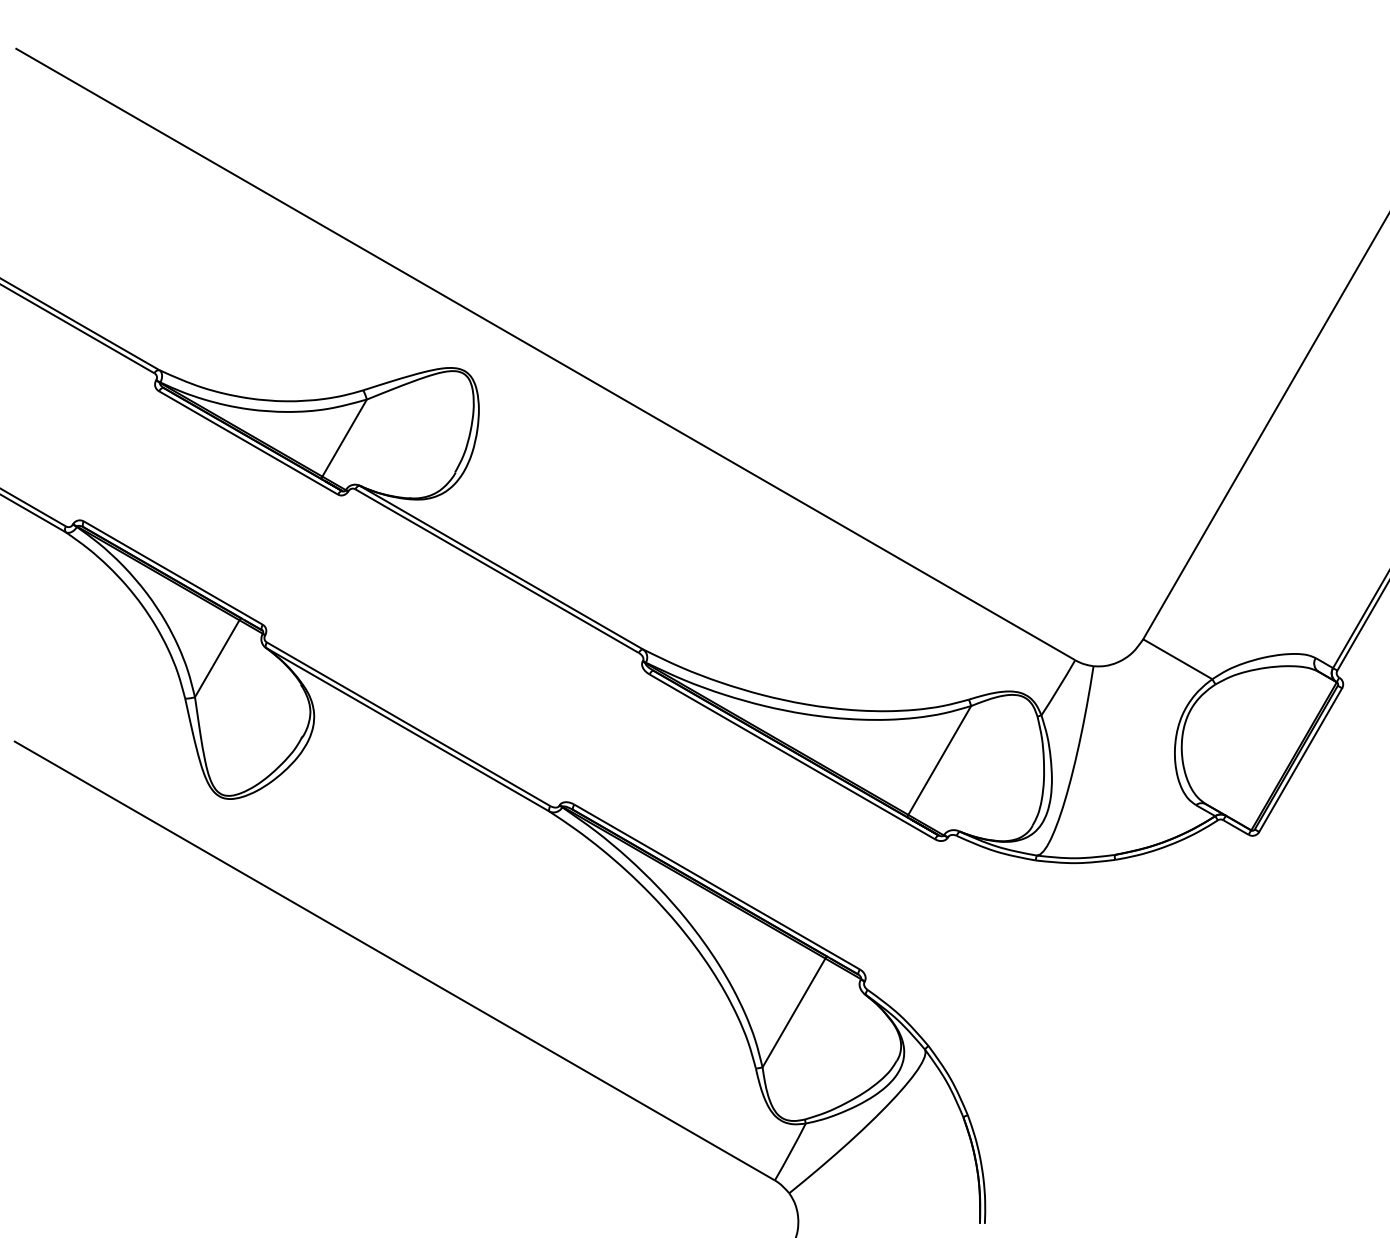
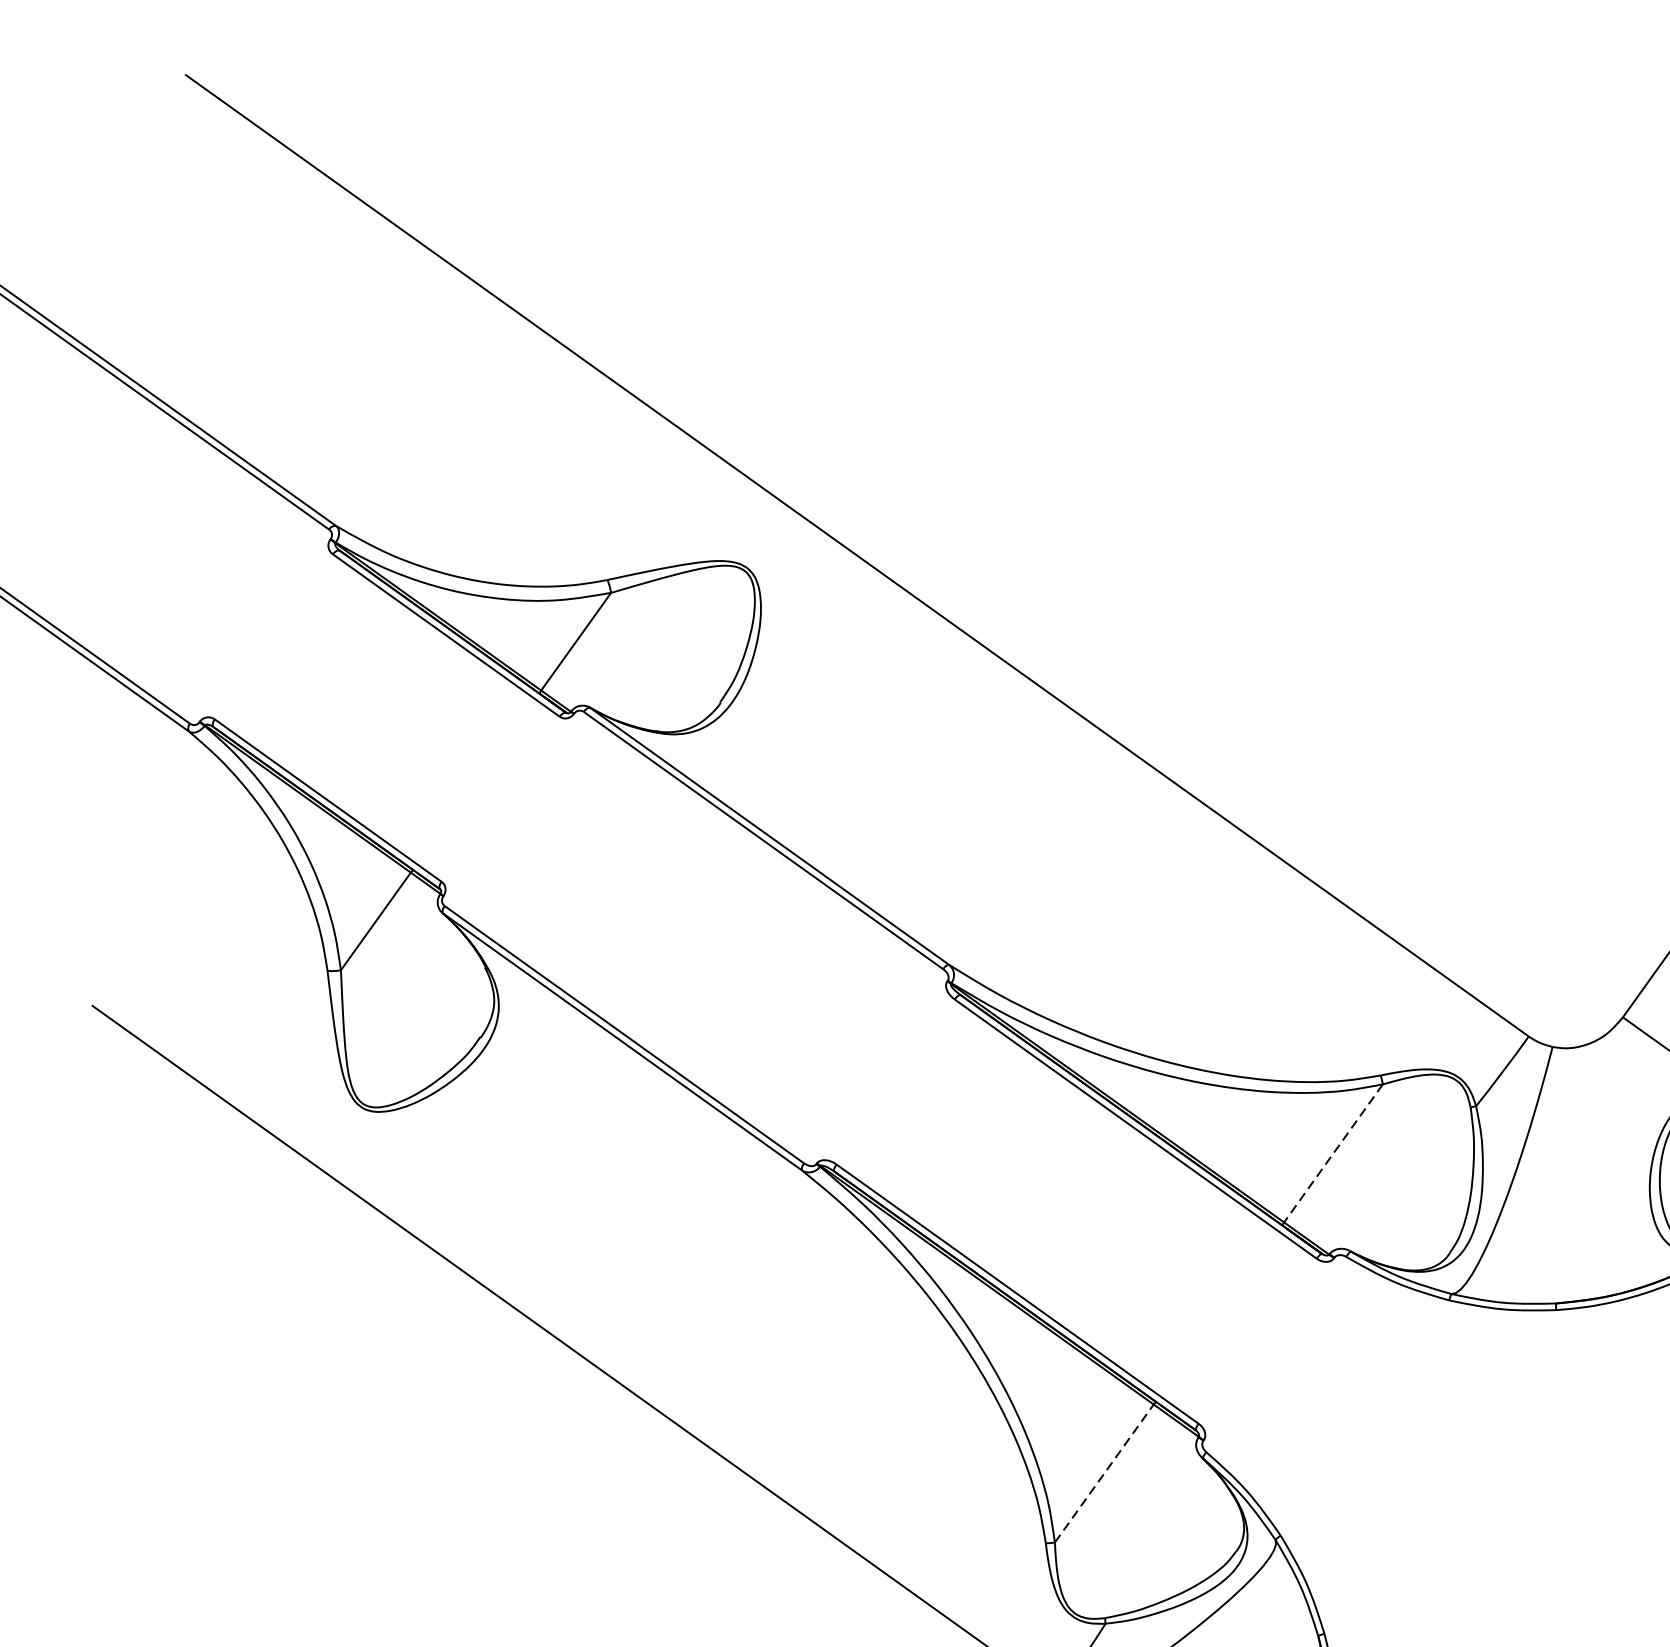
line: (939, 760) -> (1333, 1153), solid -> dashed
line: (794, 1012) -> (1105, 1472), solid -> dashed

